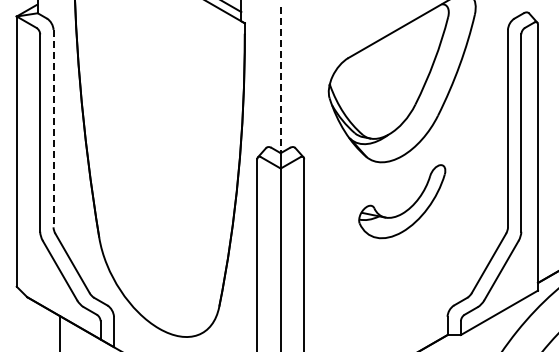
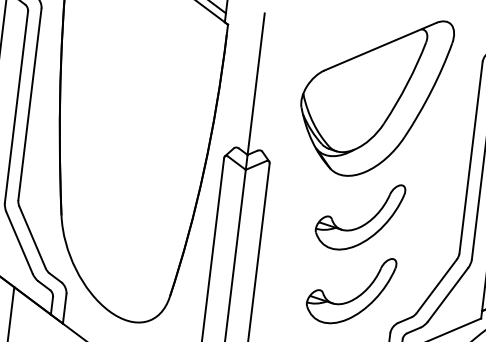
line: (280, 80) -> (255, 84), dashed -> solid
line: (53, 128) -> (29, 104), dashed -> solid
part: (406, 285) -> (354, 298), added

